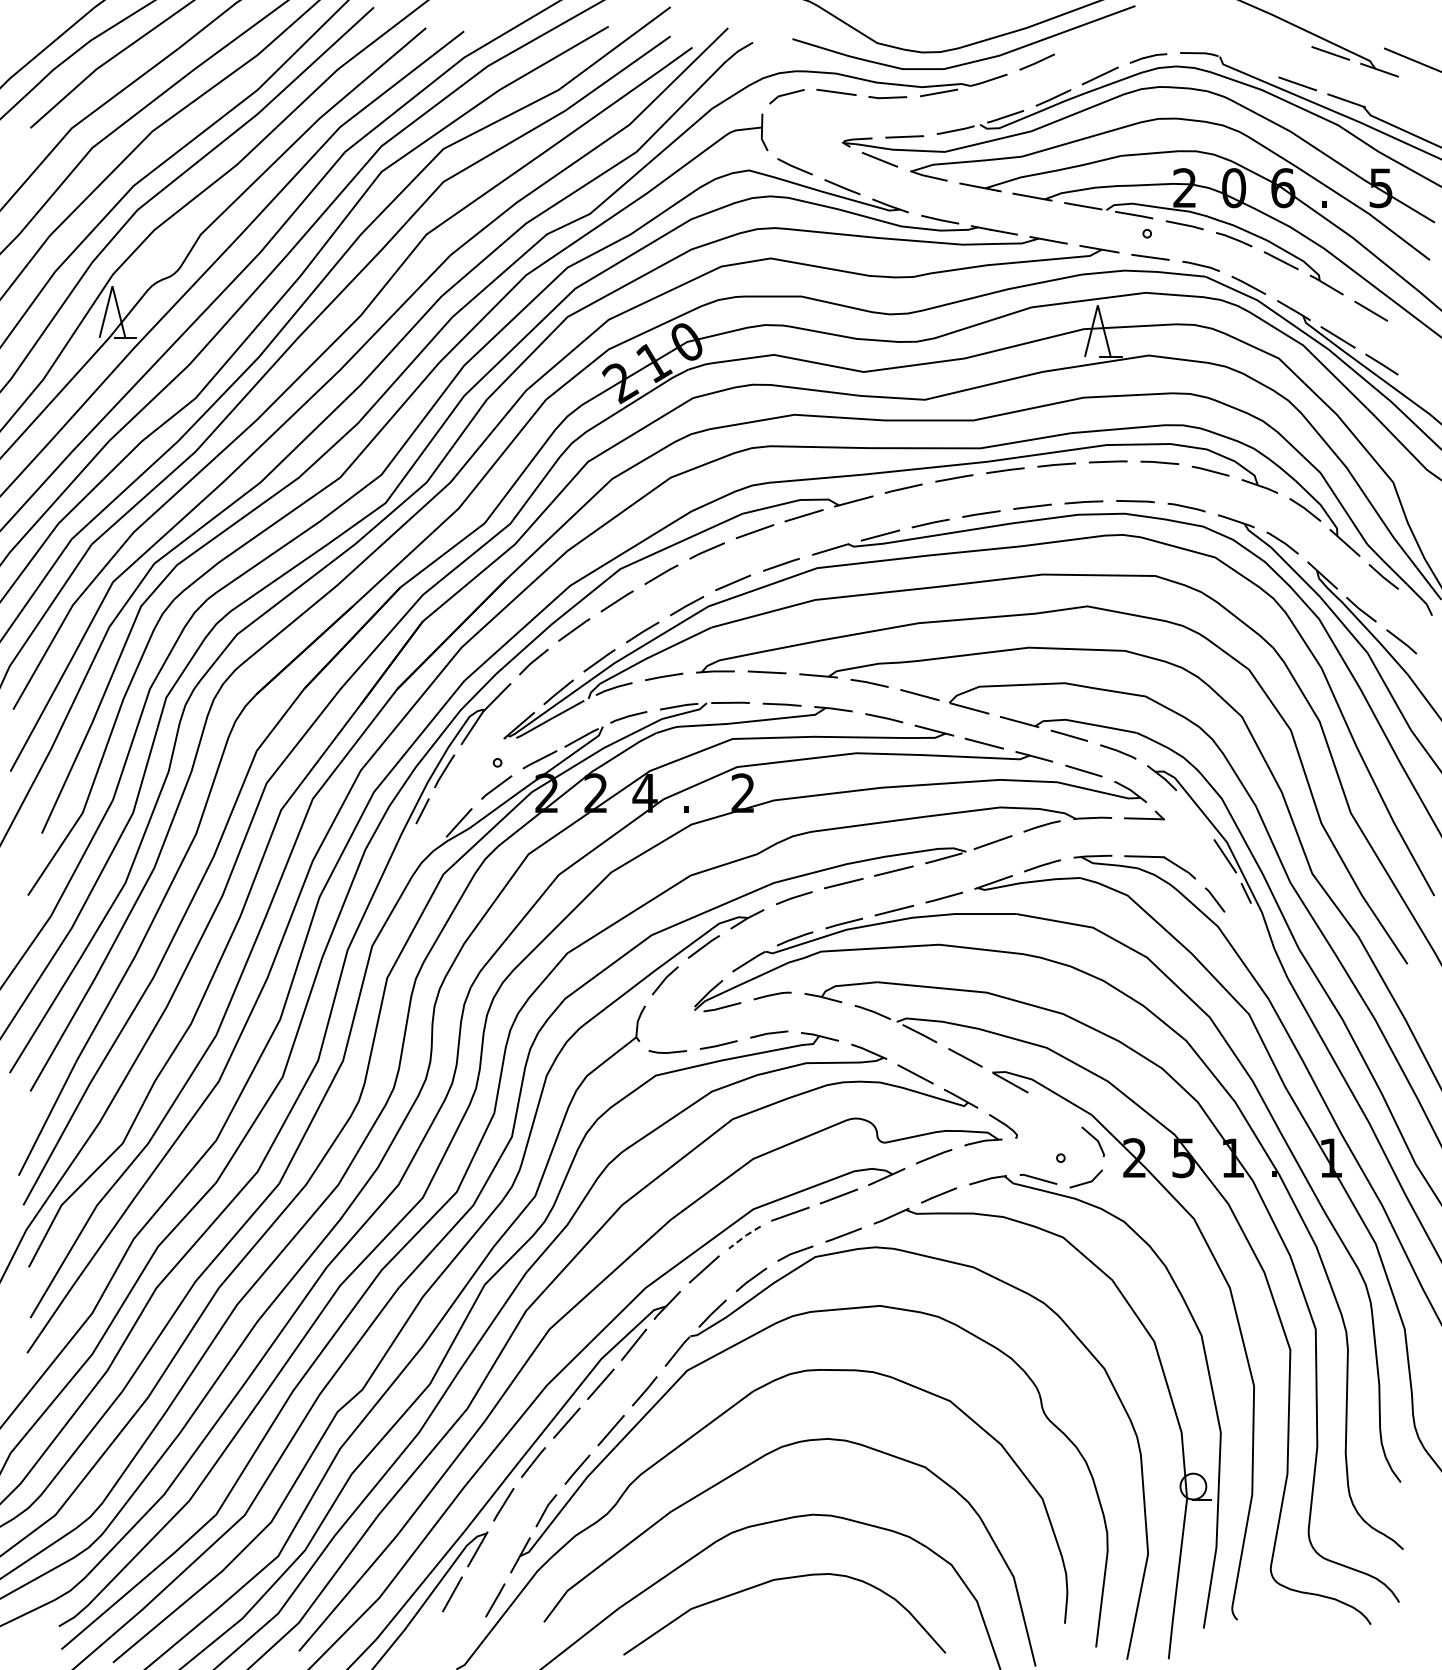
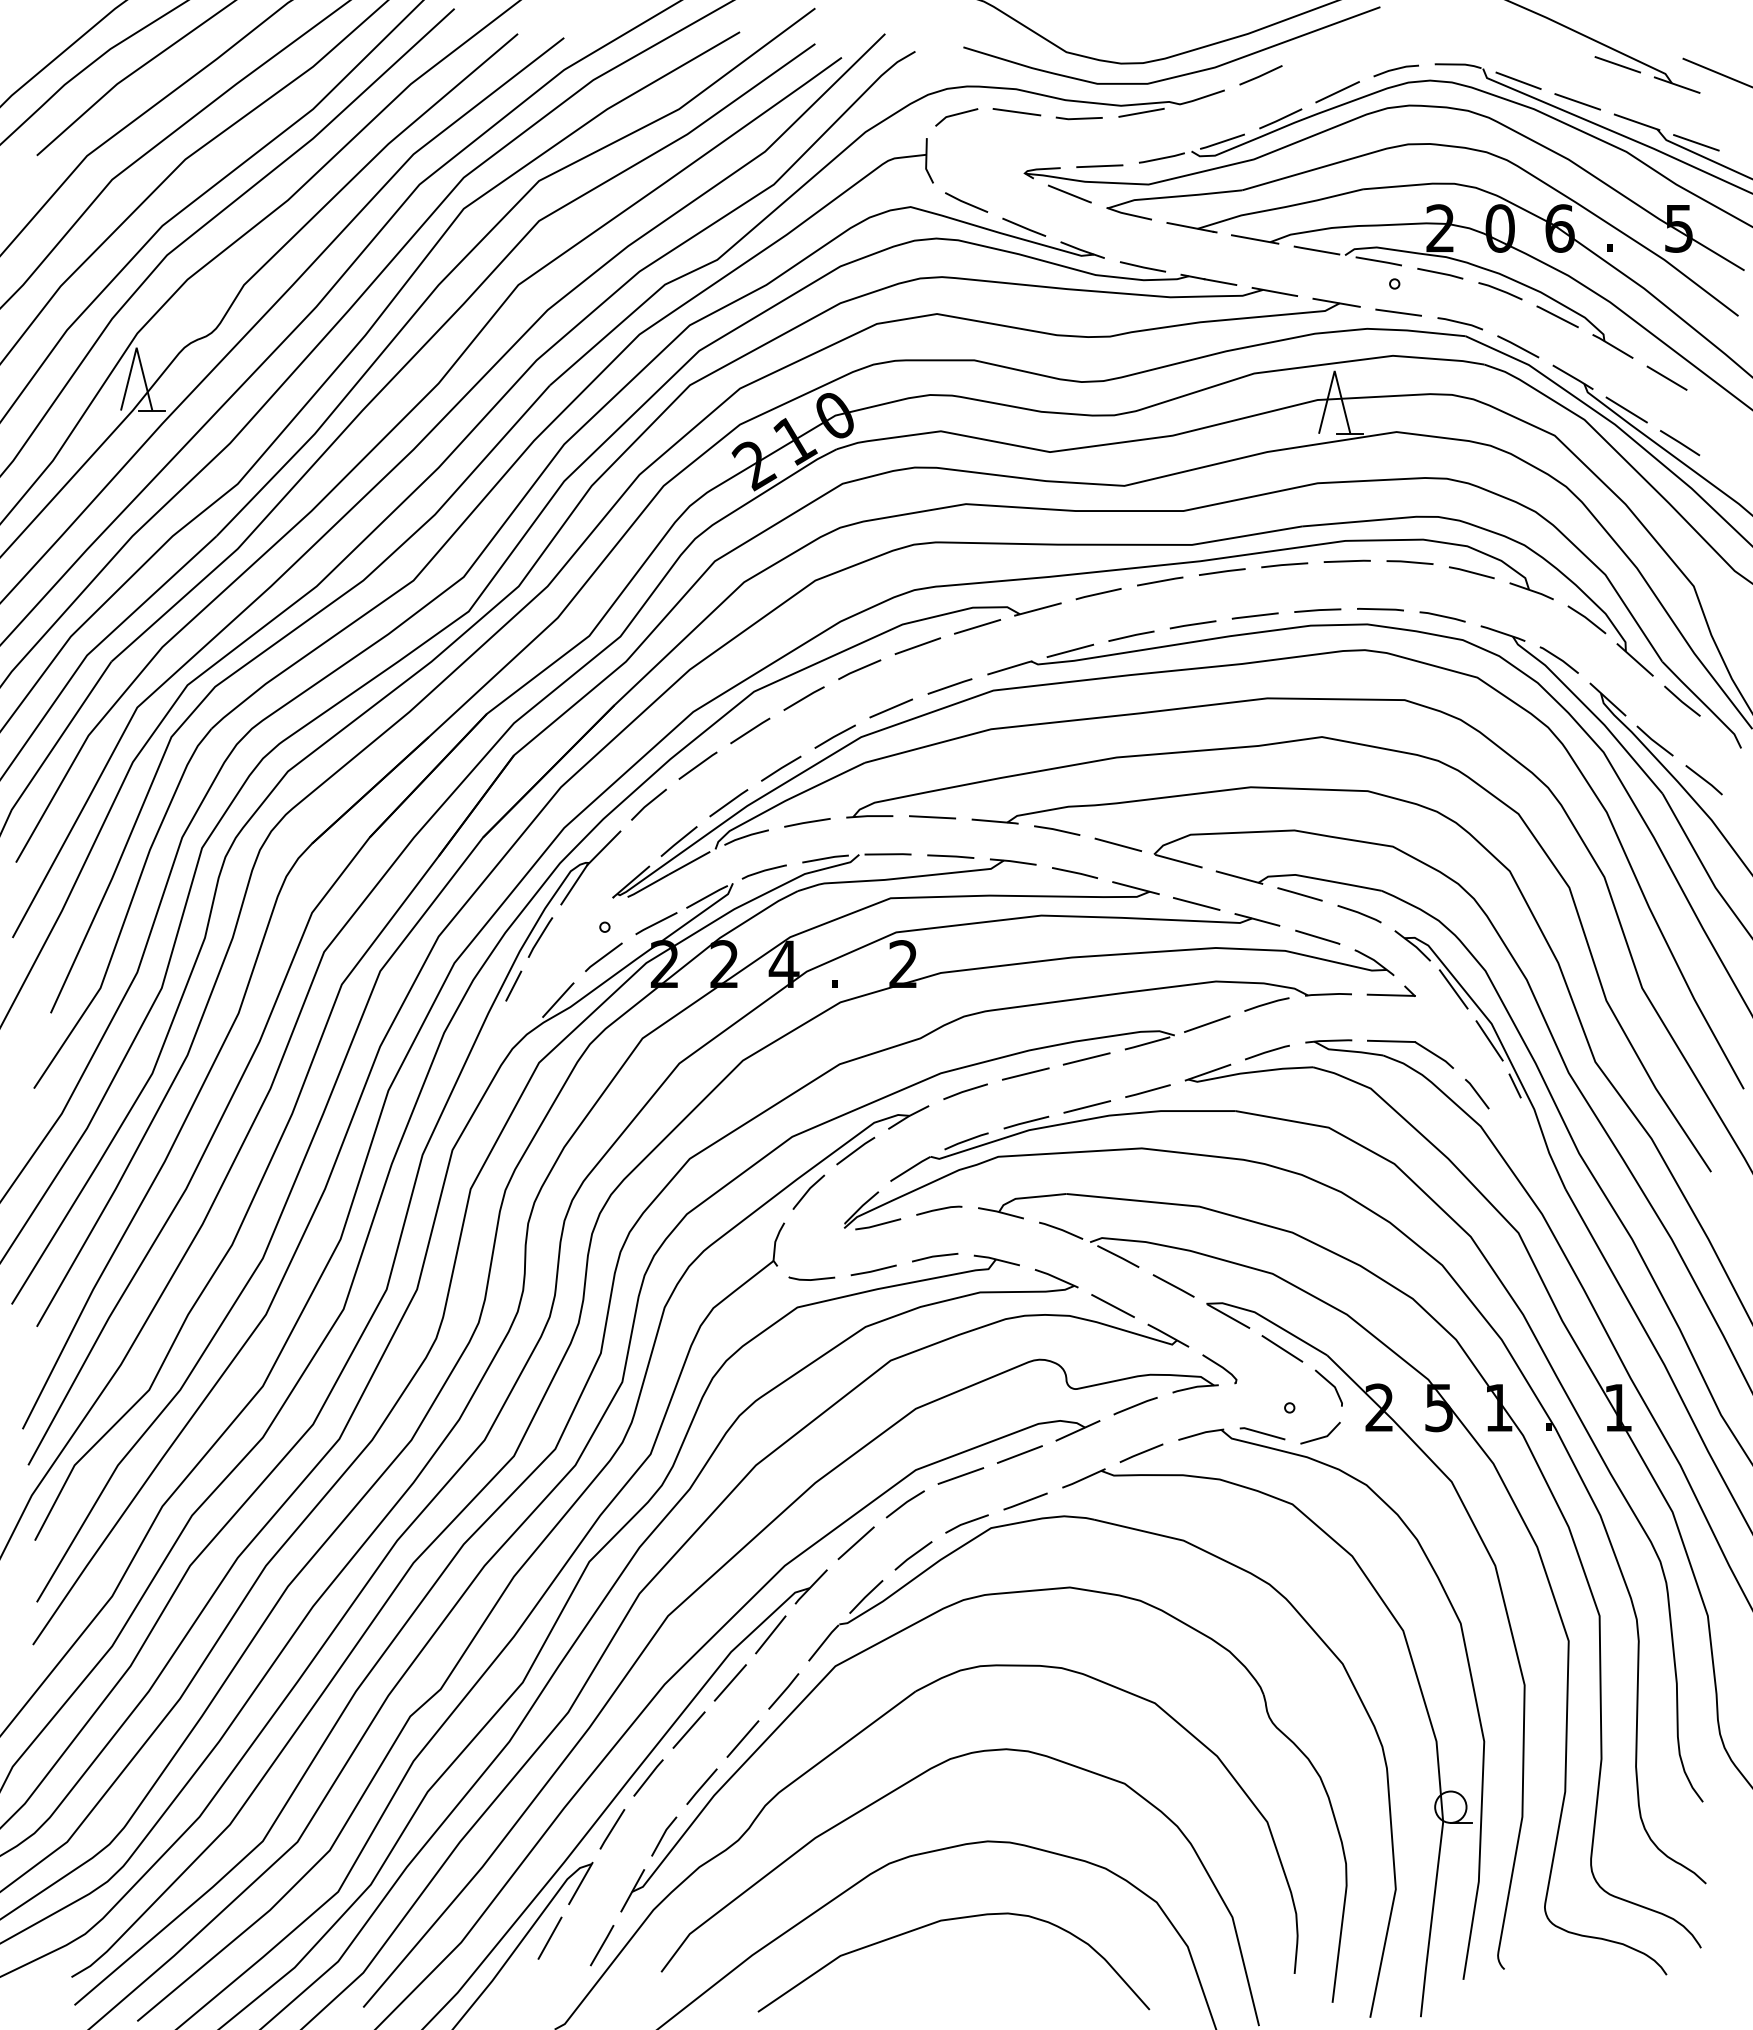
line: (1248, 66) -> (1517, 80), added
line: (1395, 117) -> (1696, 142), added
line: (1195, 813) -> (1453, 988), added
line: (1054, 1109) -> (1281, 1348), added
line: (744, 1236) -> (905, 1503), dashed -> solid

